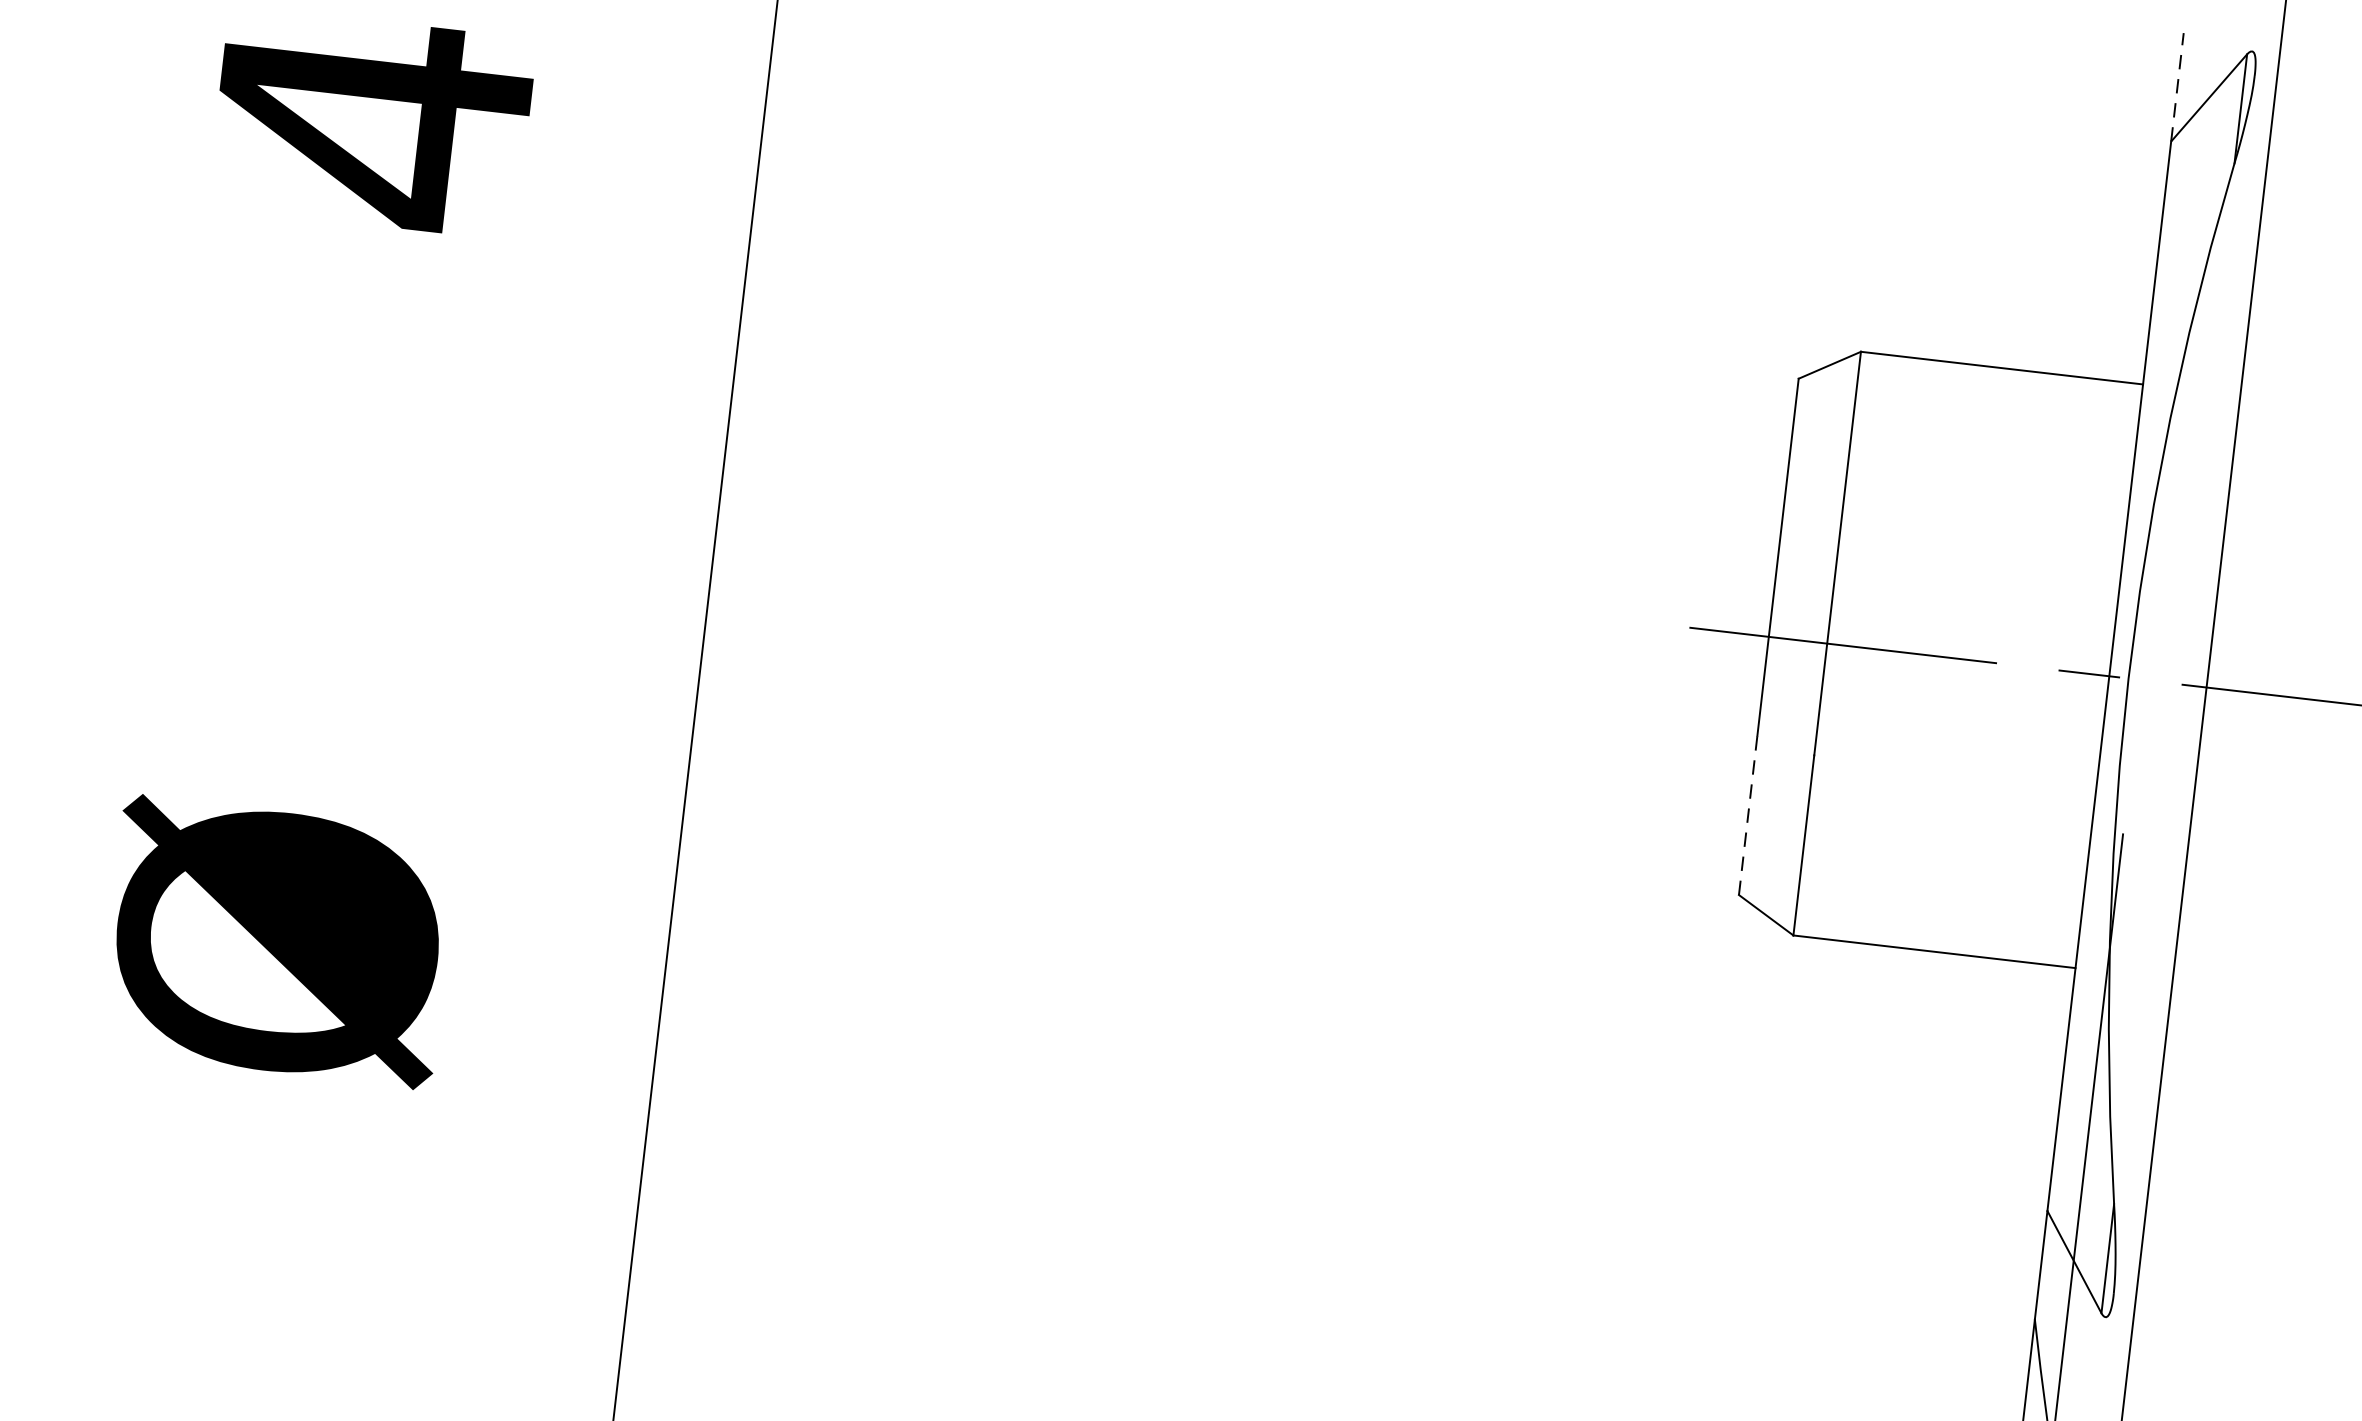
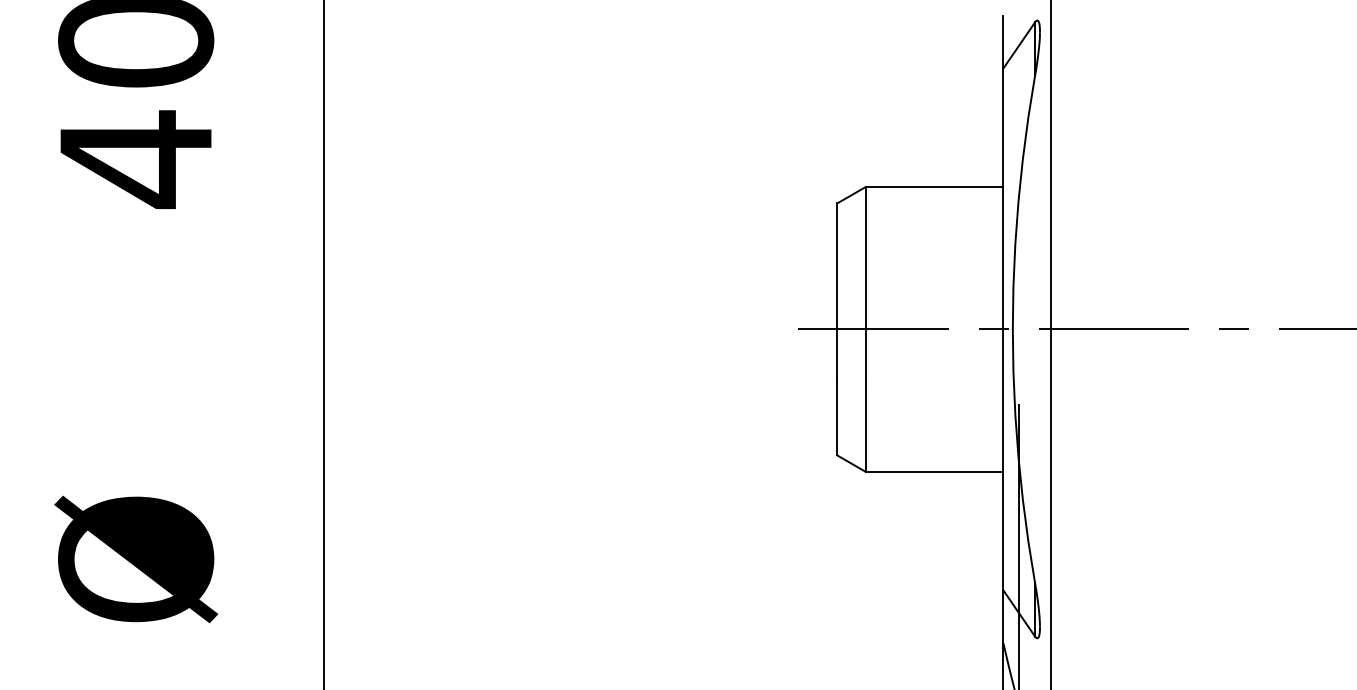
line: (2177, 86) -> (1003, 41), dashed -> solid
line: (1748, 815) -> (837, 416), dashed -> solid

